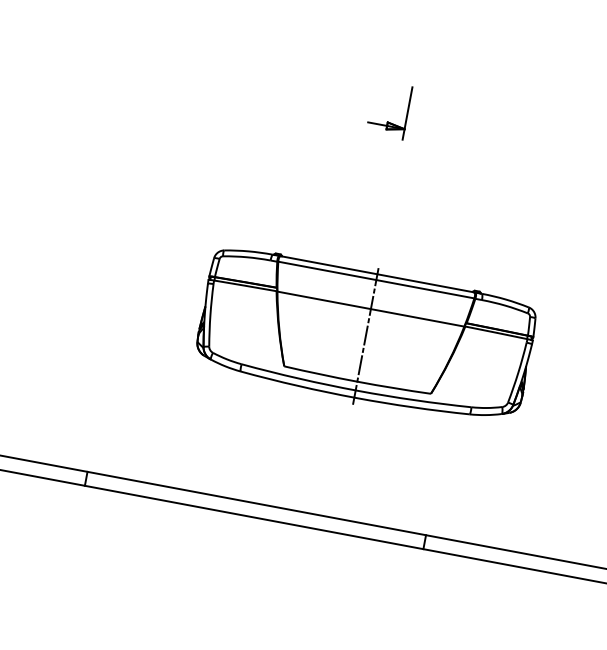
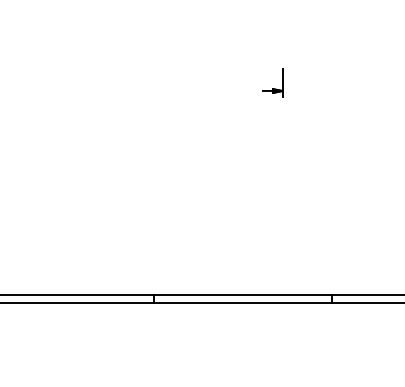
part: (365, 335) -> (282, 199), removed

